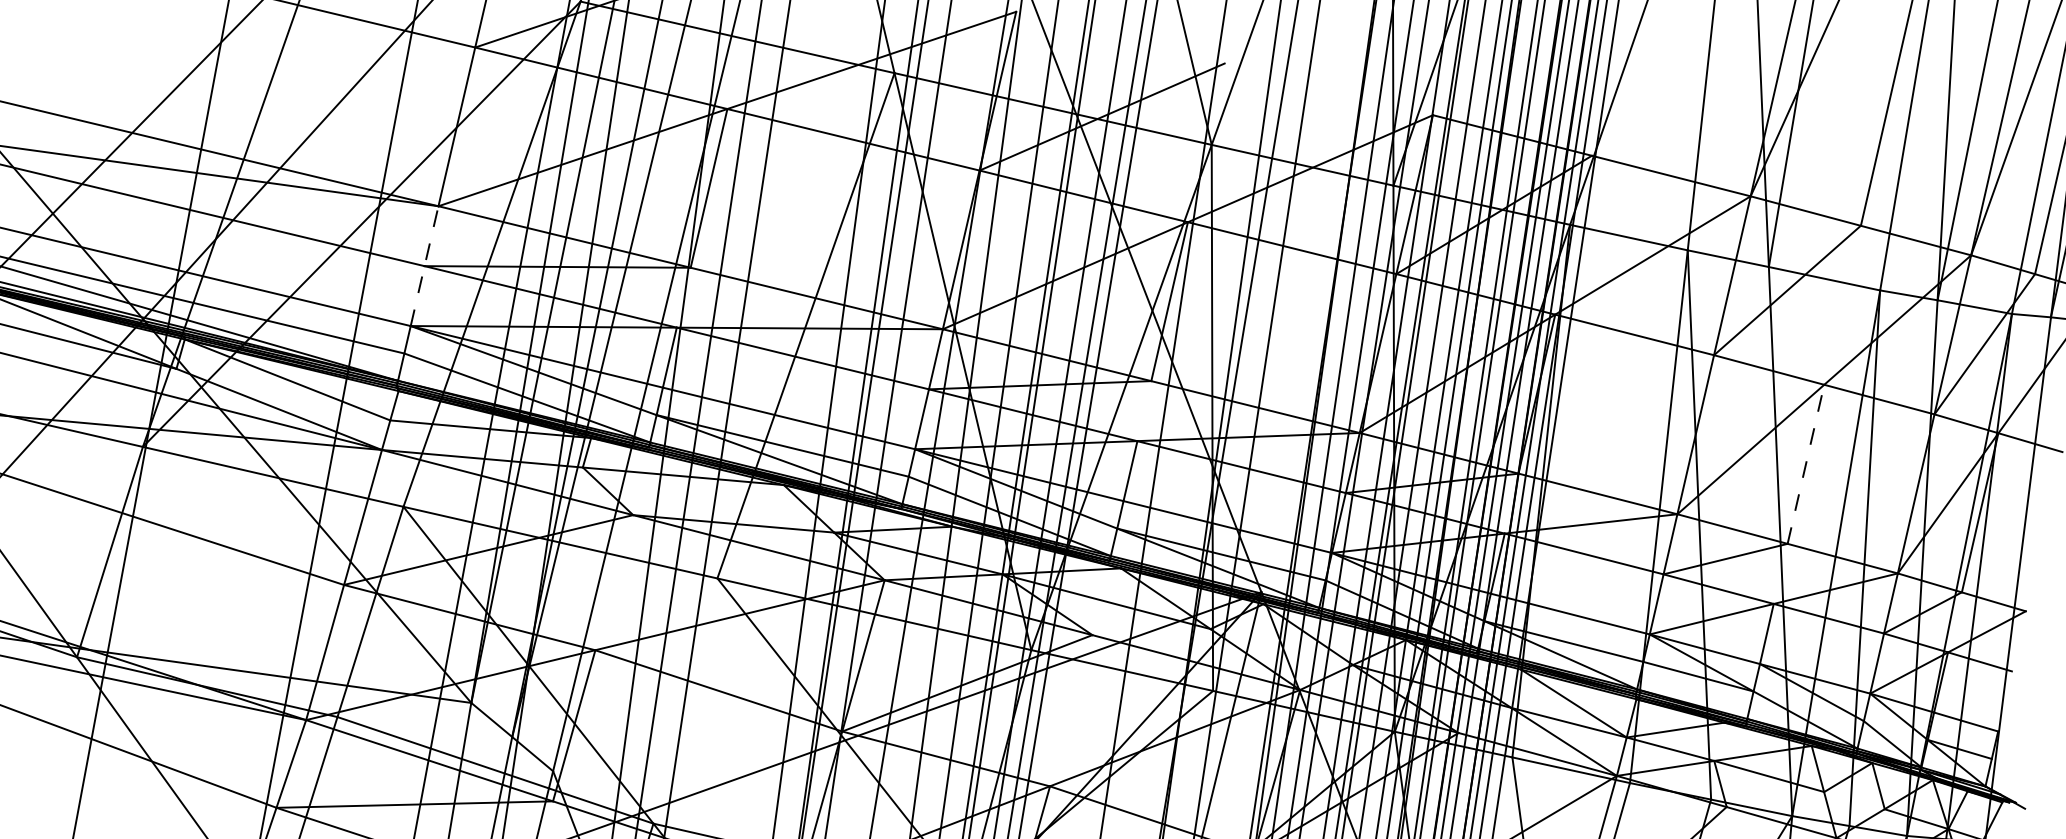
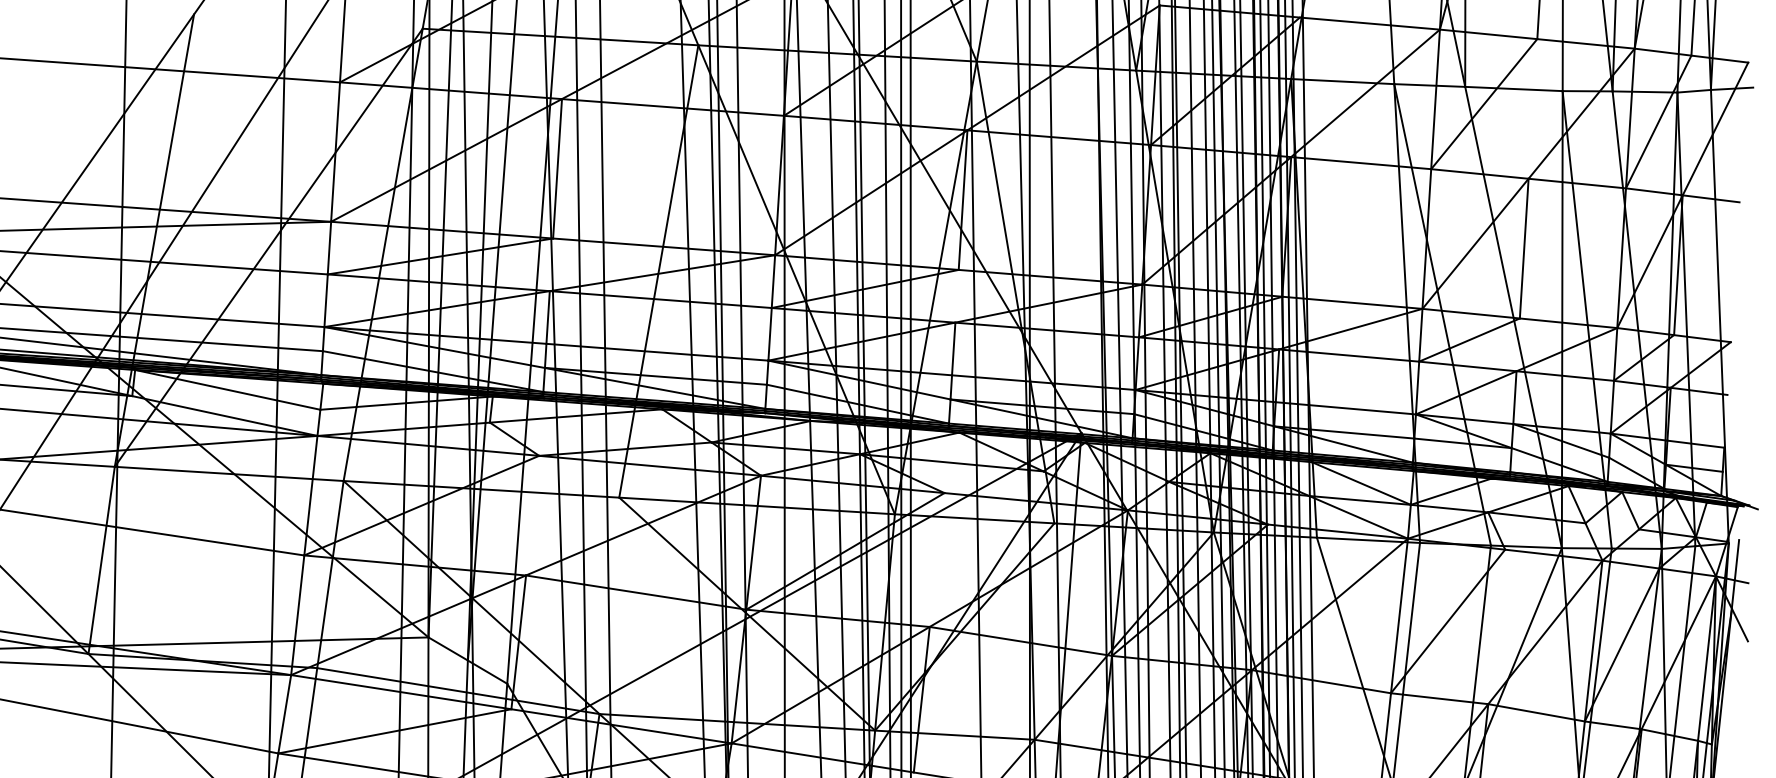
line: (424, 266) -> (327, 274), dashed -> solid
line: (1806, 464) -> (1524, 248), dashed -> solid

